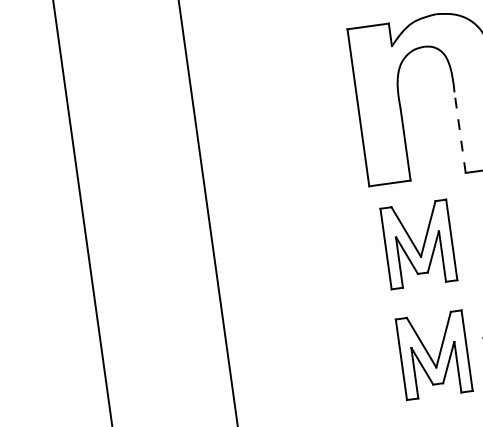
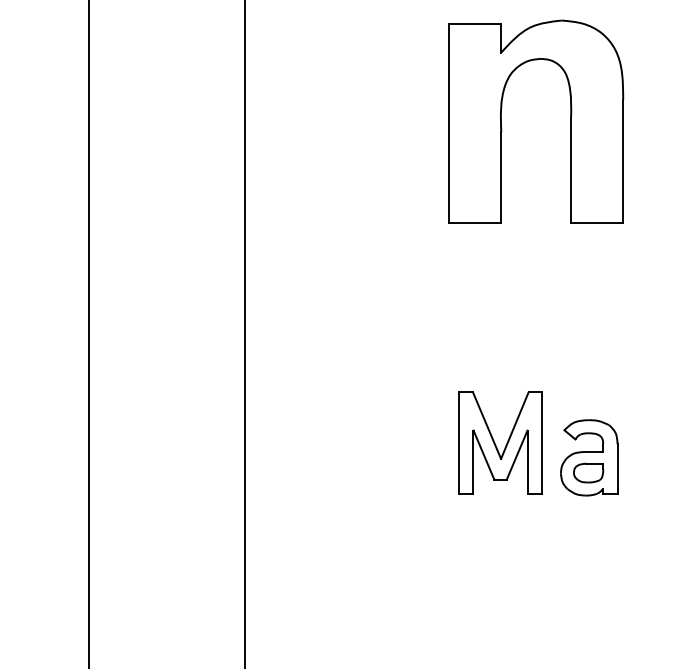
line: (459, 132) -> (570, 171), dashed -> solid
part: (418, 243) -> (500, 302), removed

